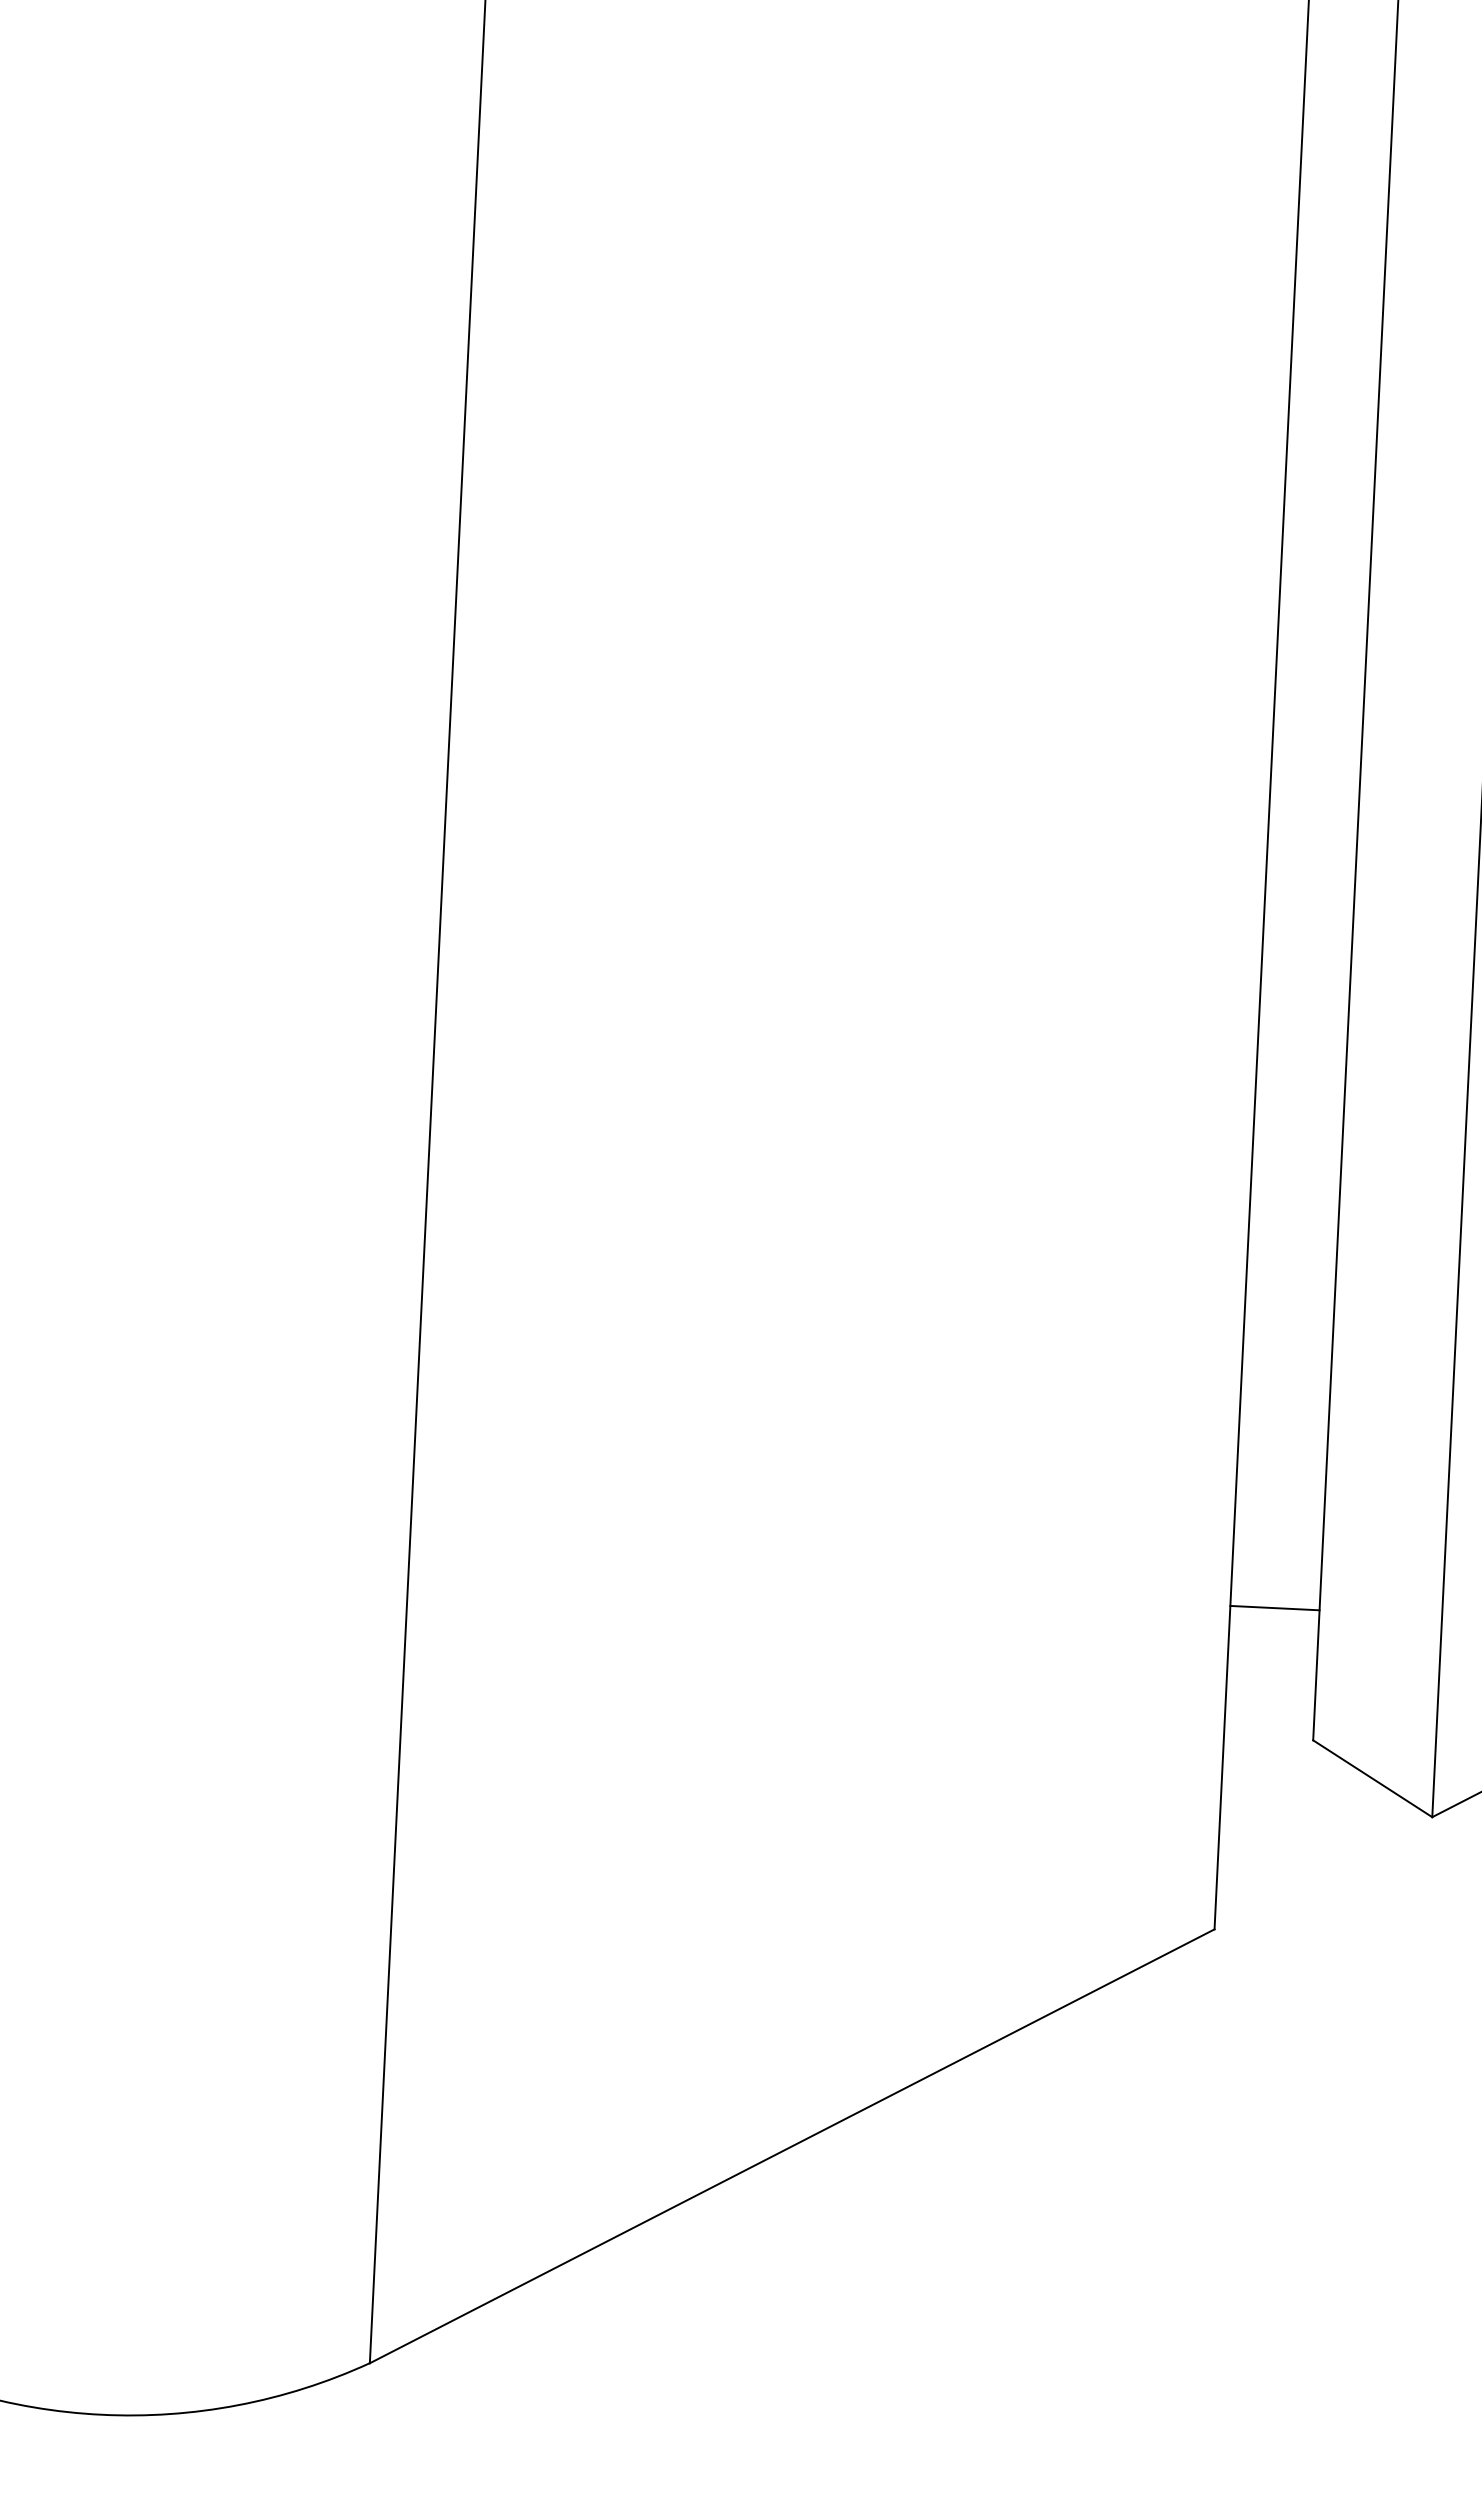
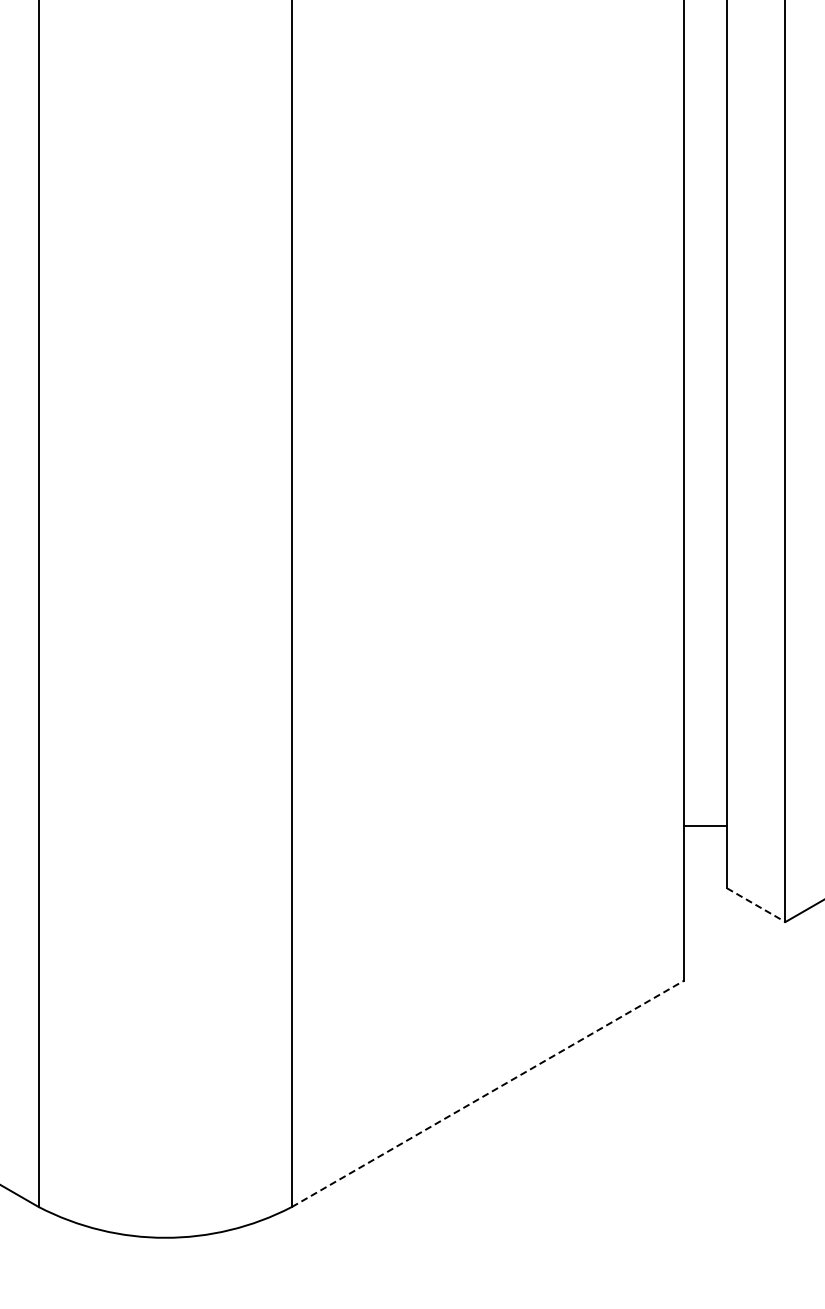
line: (1373, 1779) -> (756, 905), solid -> dashed
line: (793, 2145) -> (488, 1093), solid -> dashed

